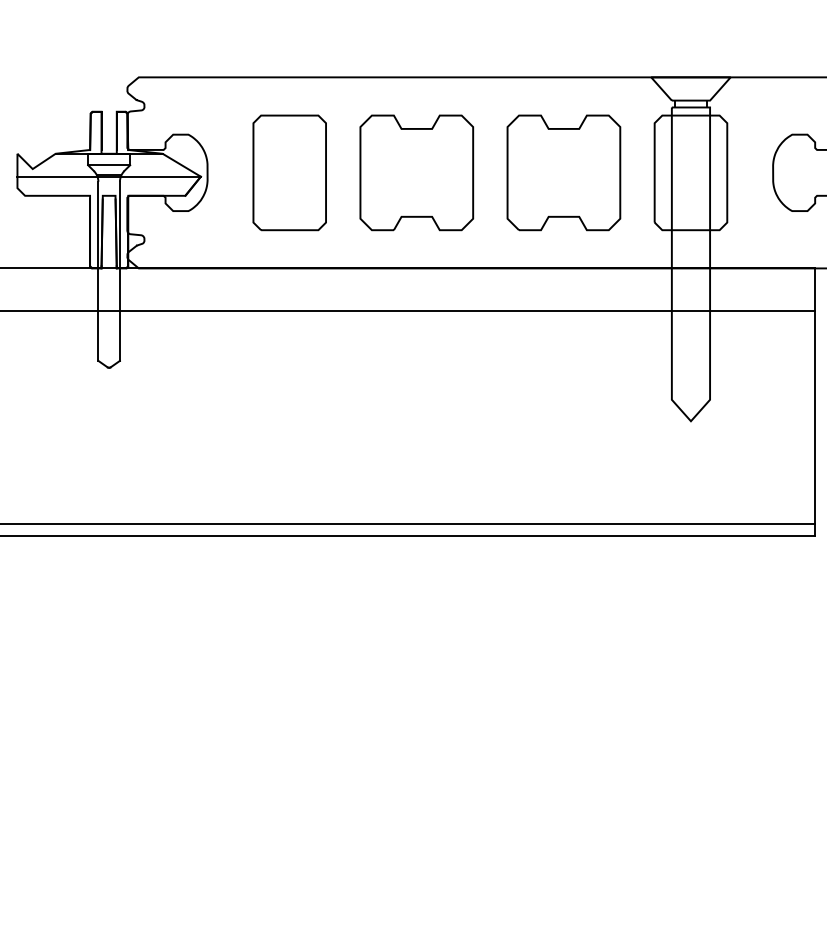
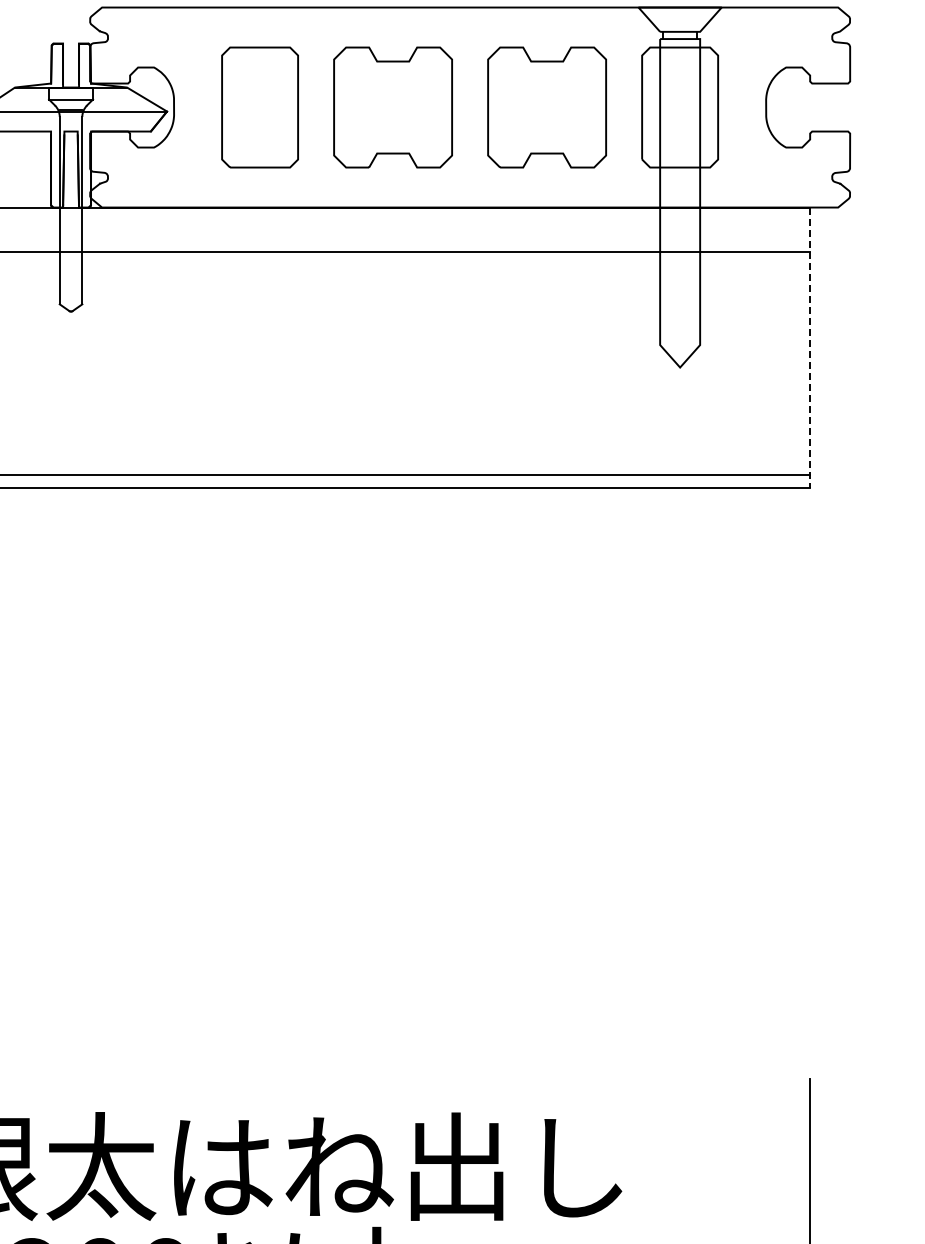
line: (815, 403) -> (810, 348), solid -> dashed

